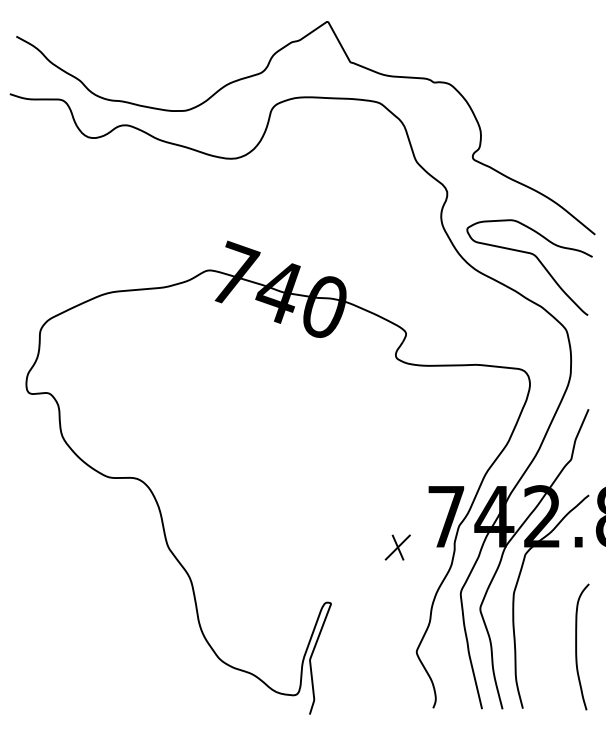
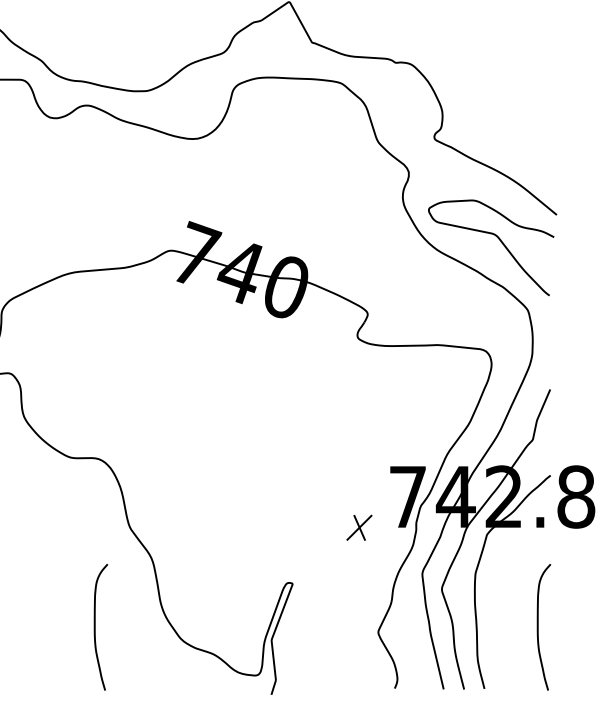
curve: (133, 646) -> (95, 626), added

